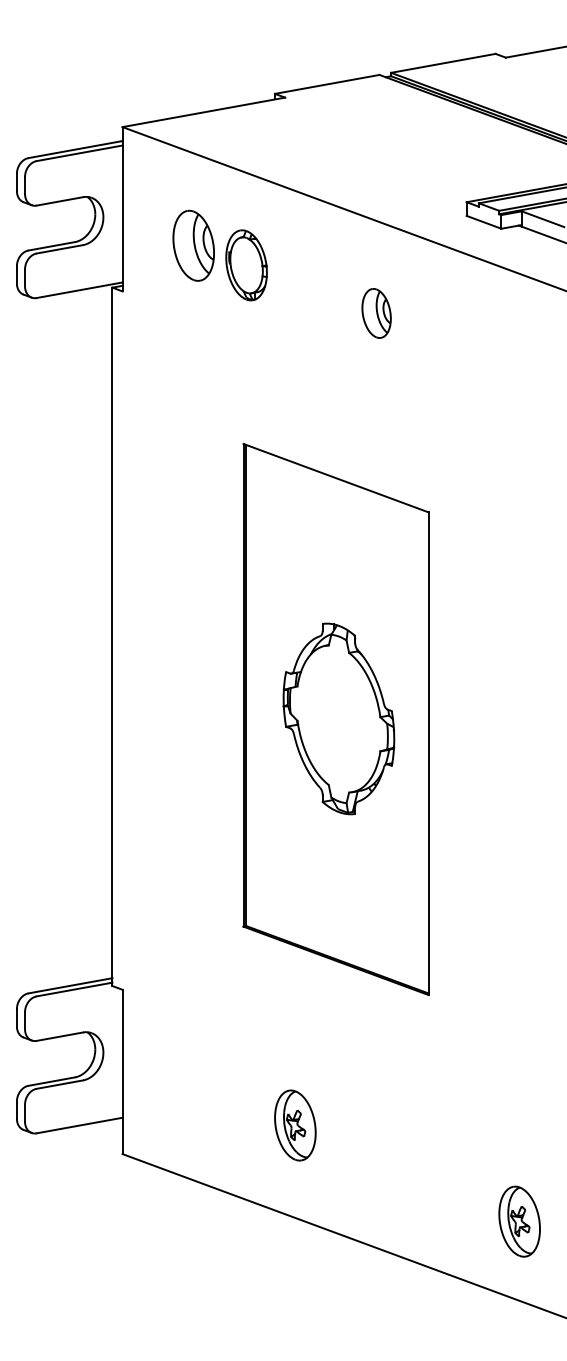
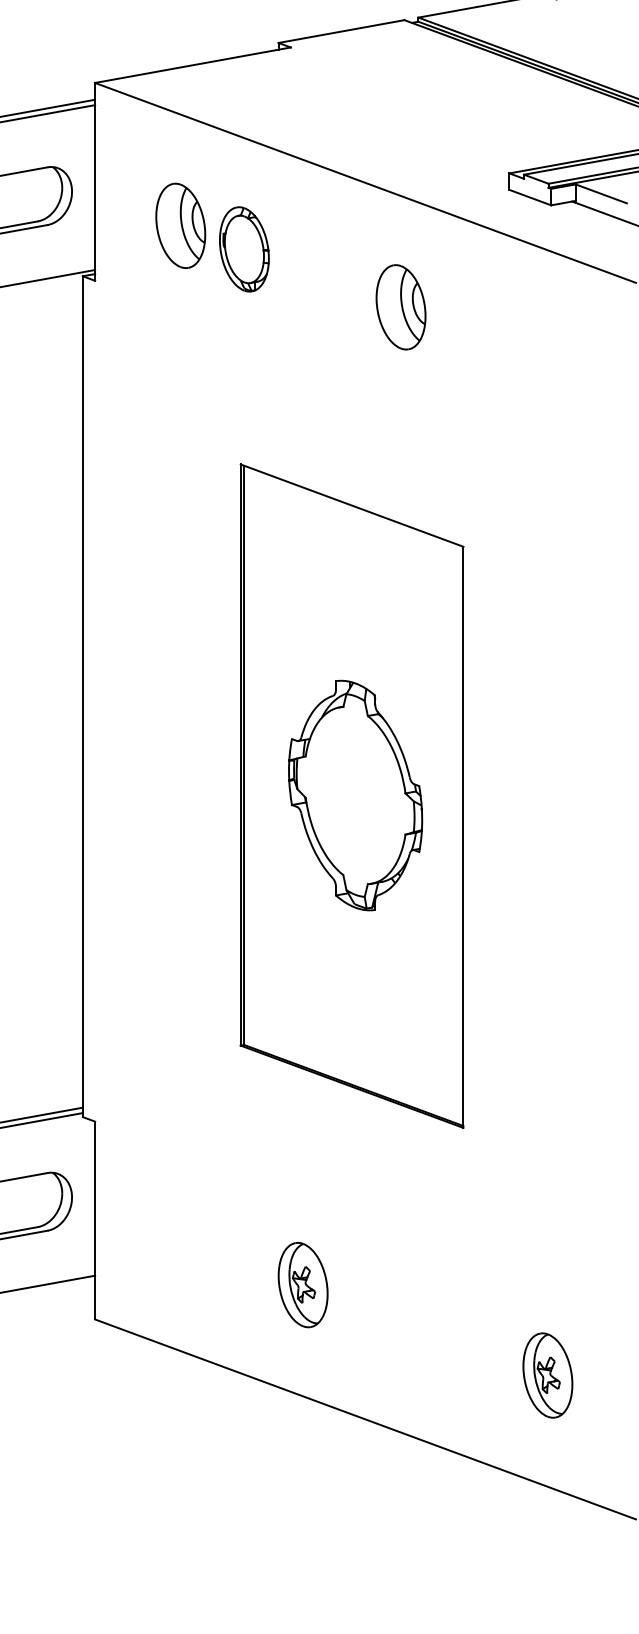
part: (376, 313) -> (400, 307), size x1.43
part: (519, 1221) -> (547, 1375), moved

